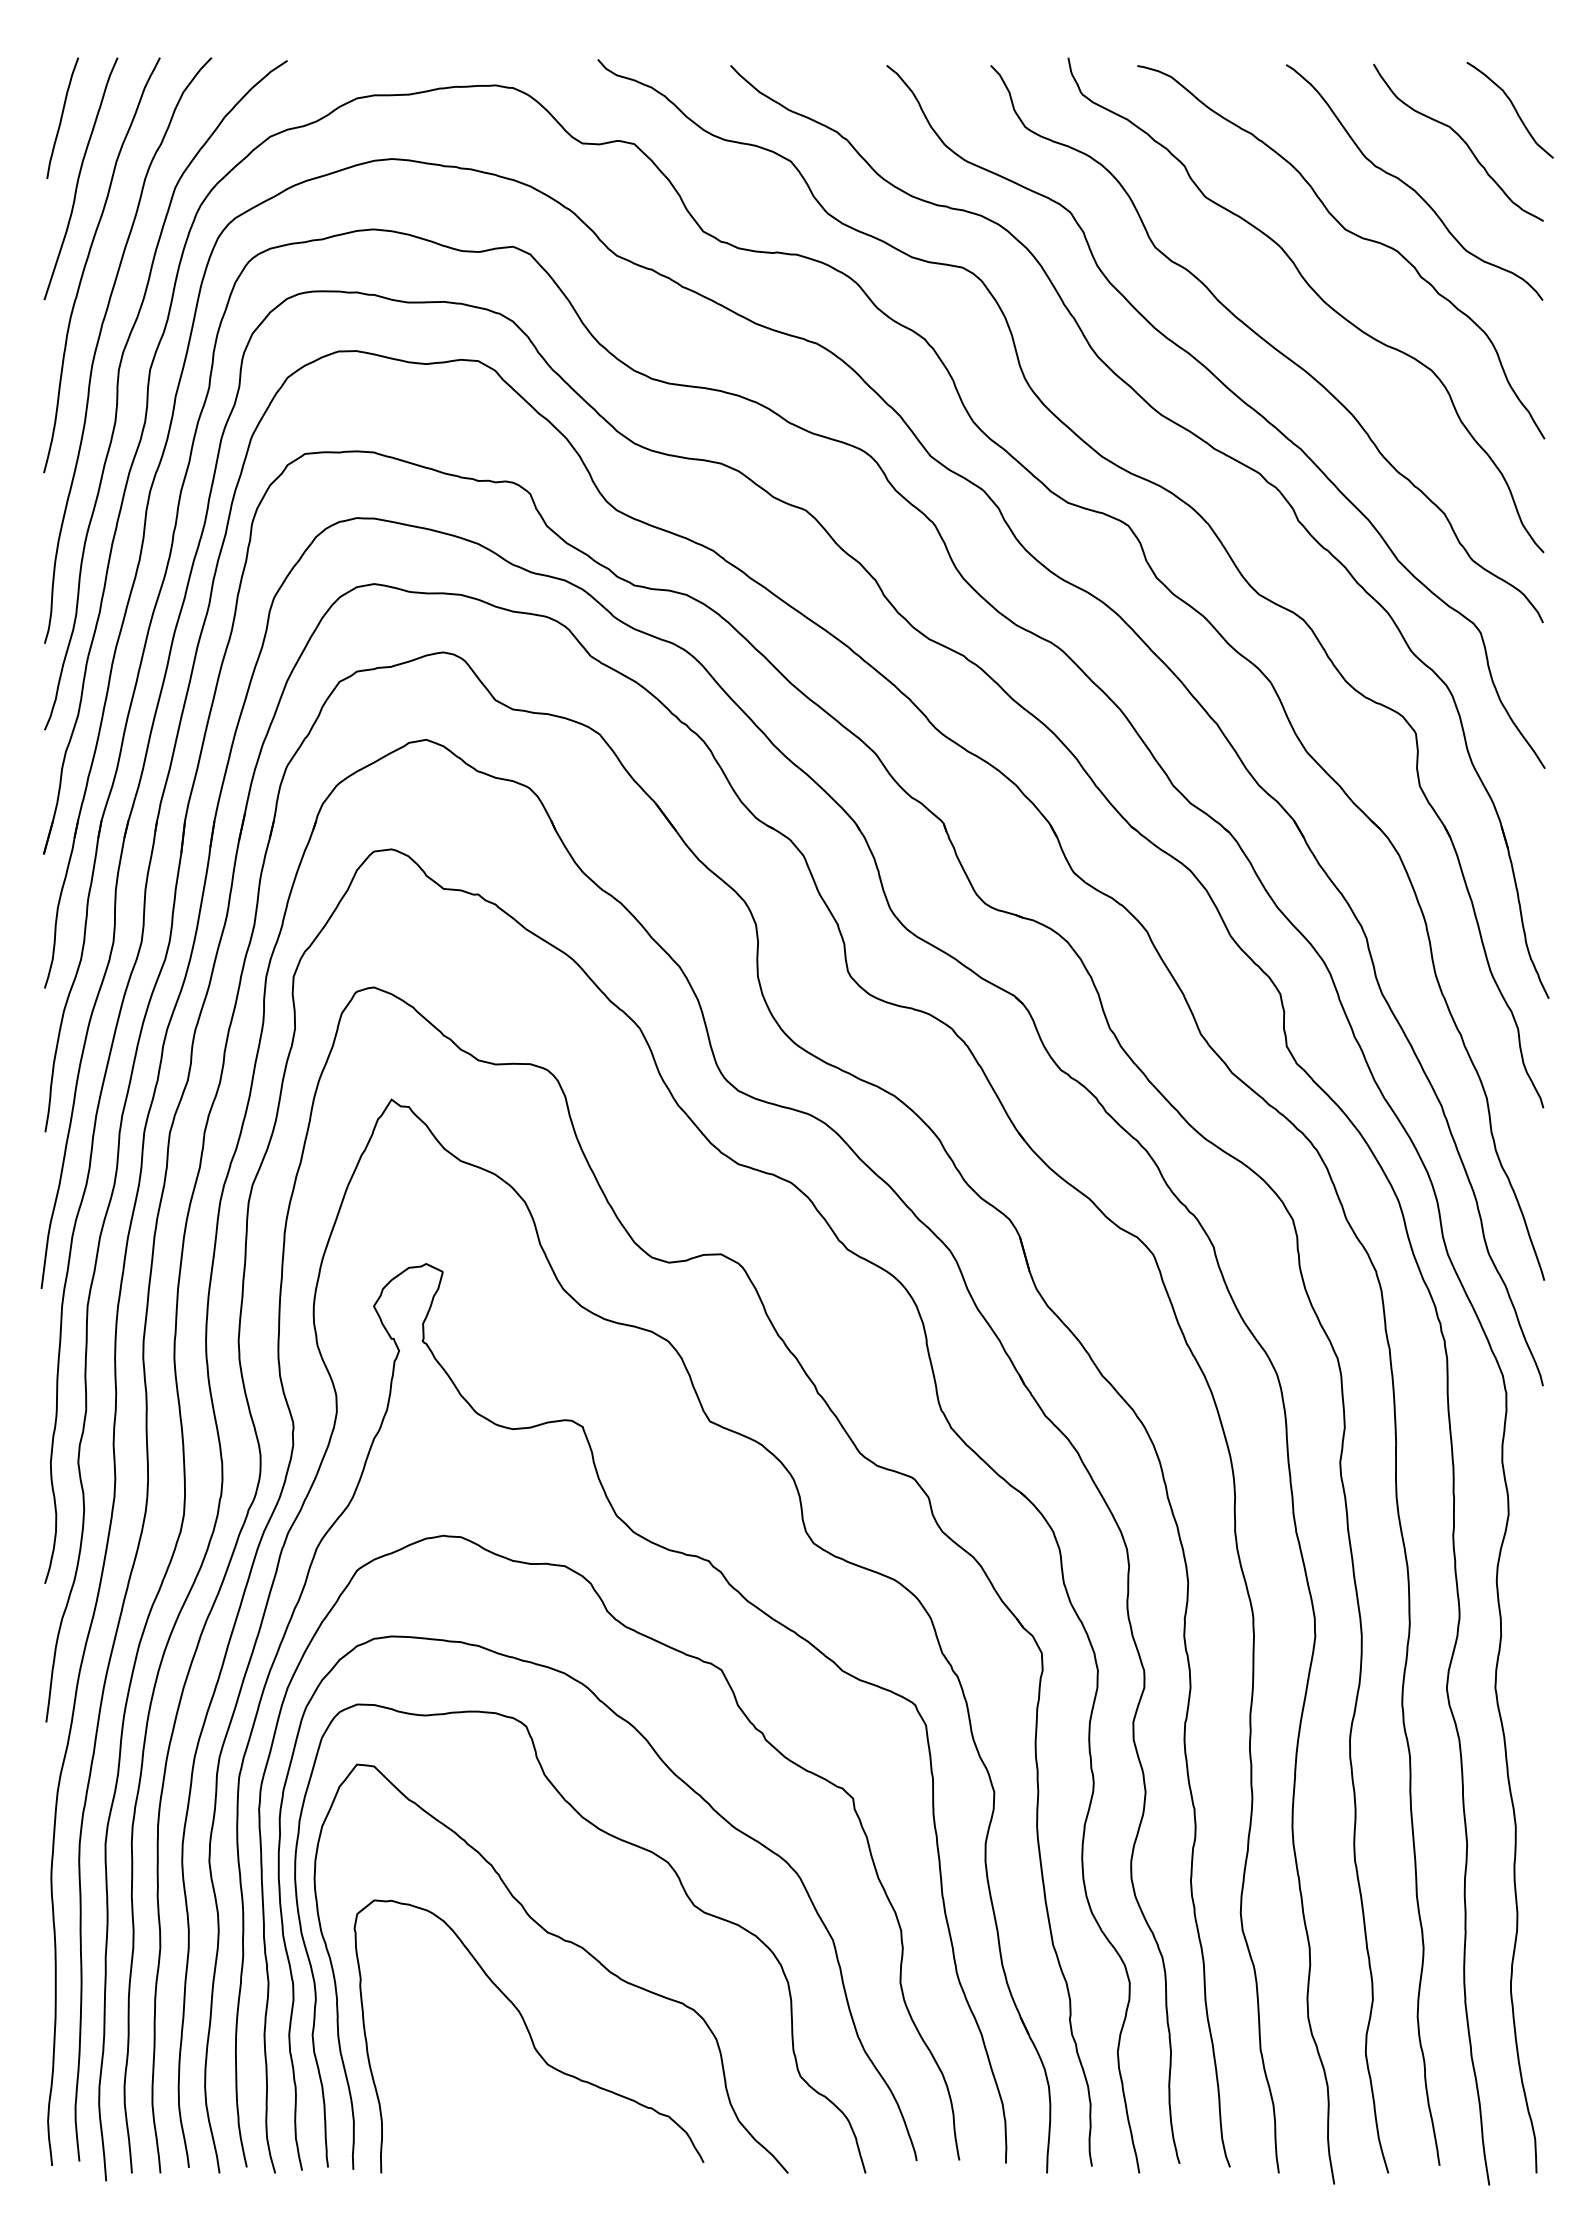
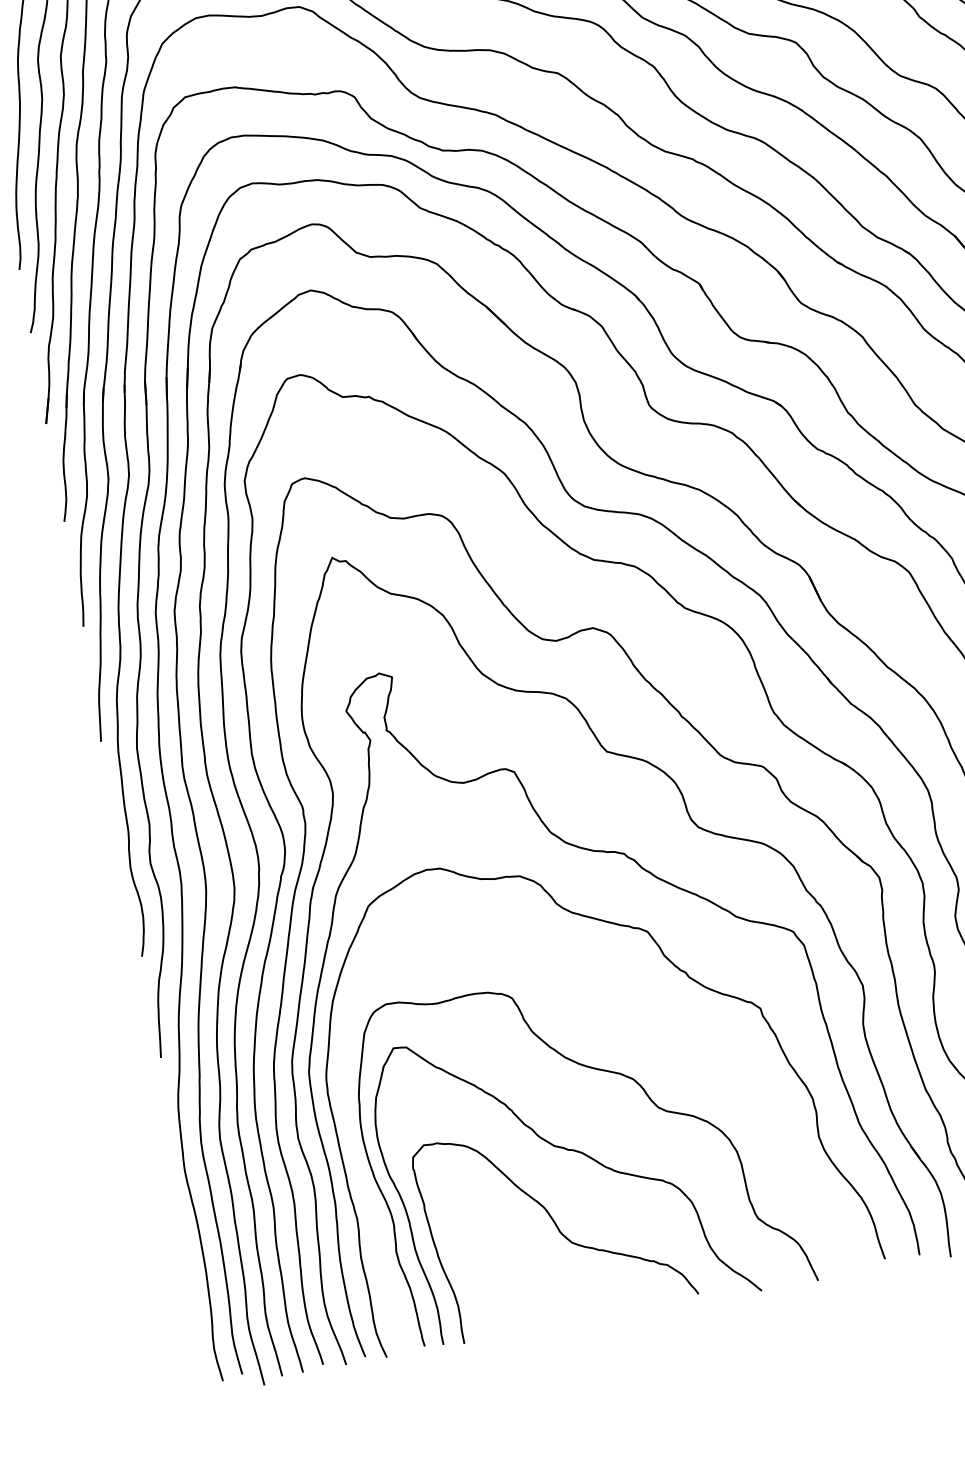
curve: (690, 1789) -> (640, 1023), removed

